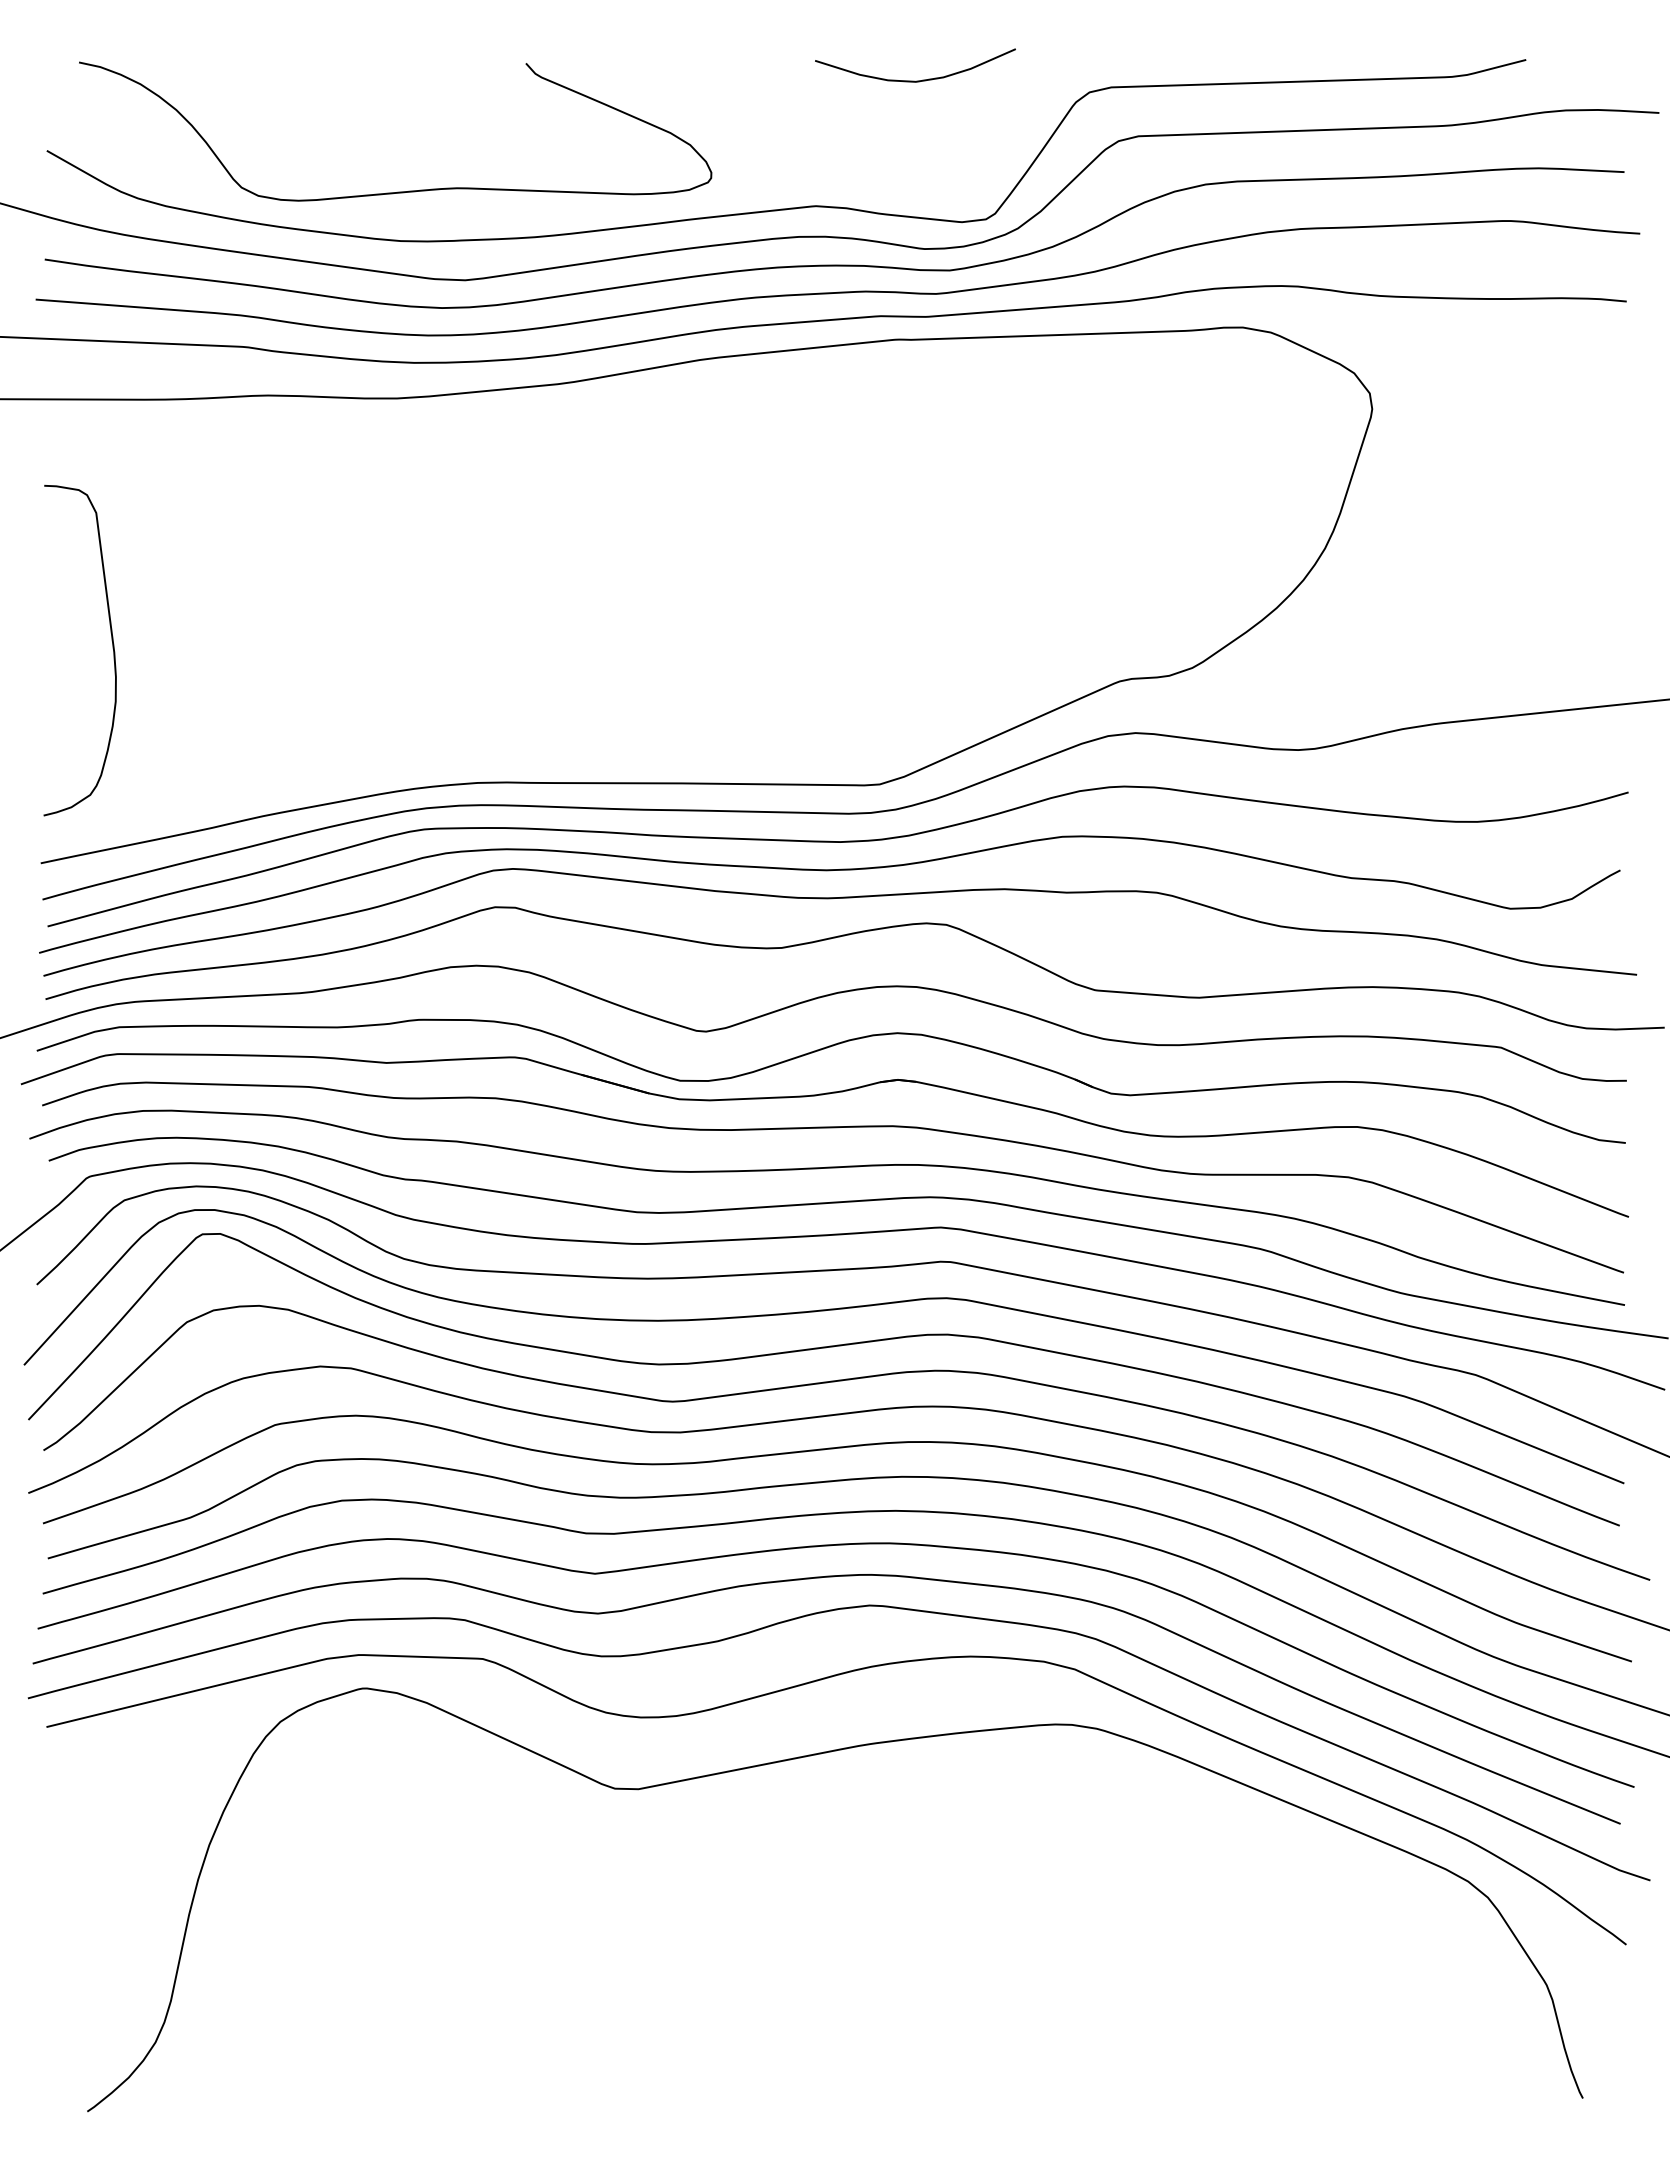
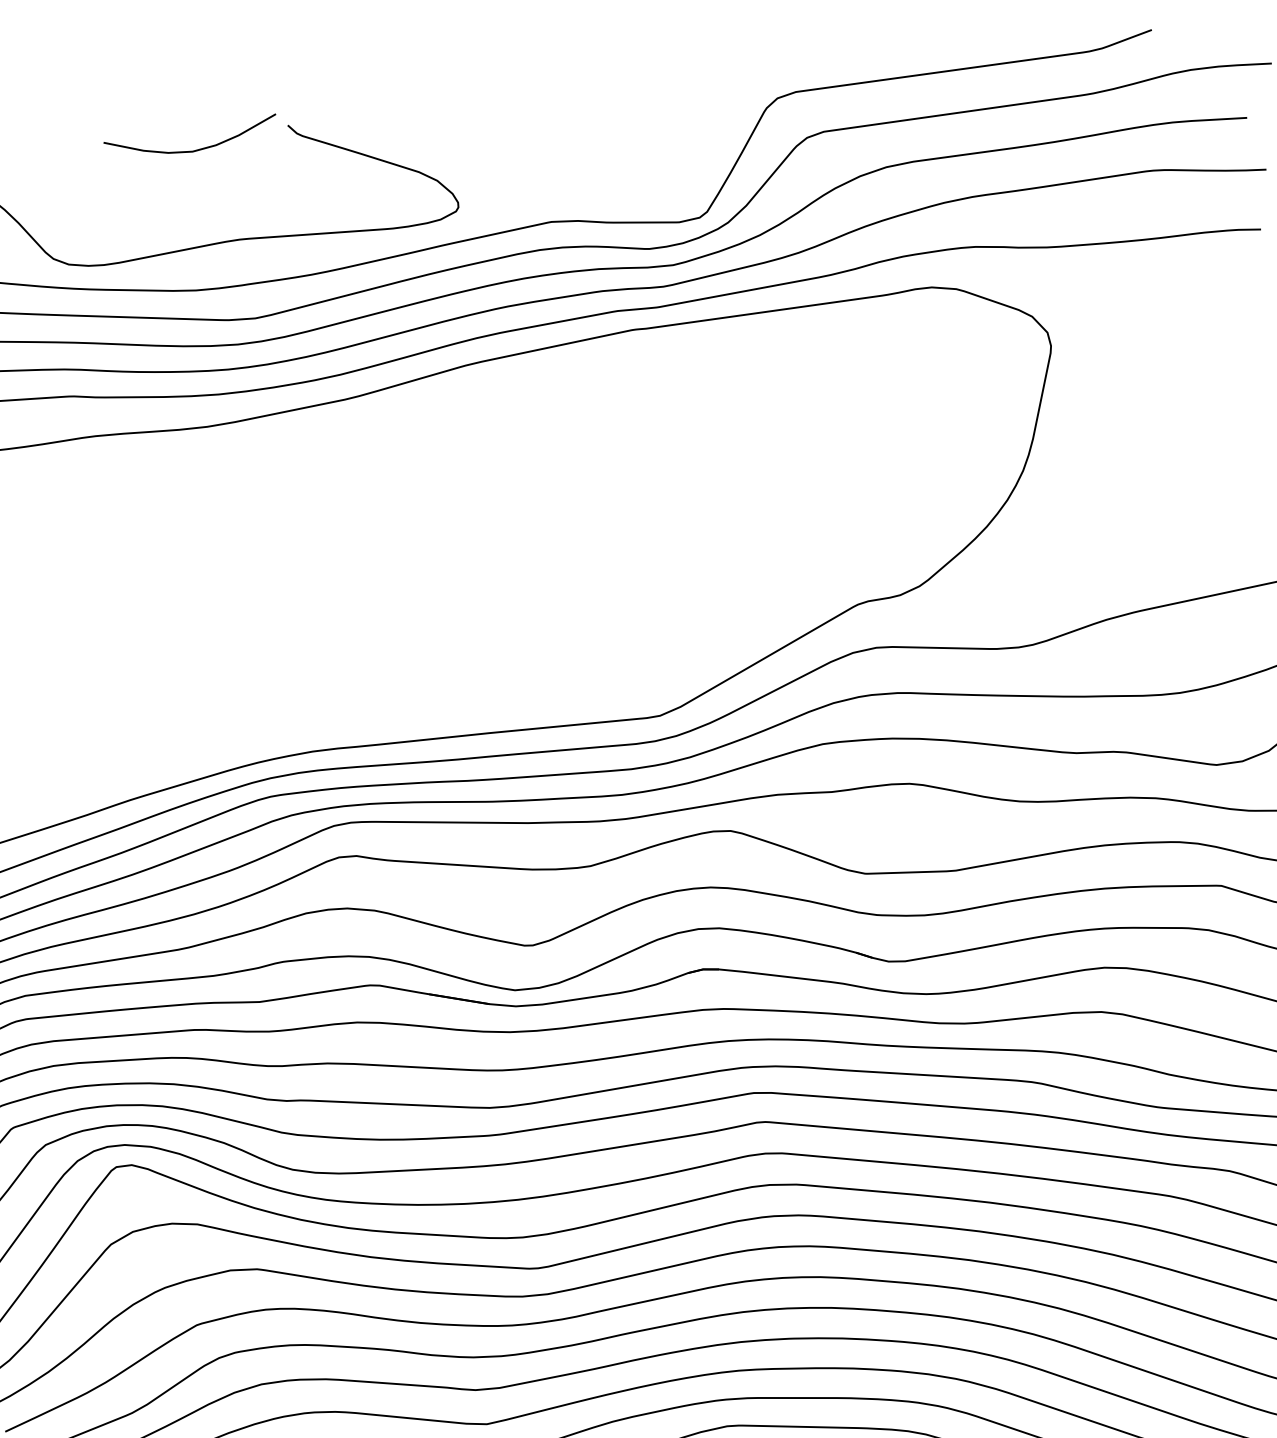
curve: (914, 80) -> (191, 150), moved

